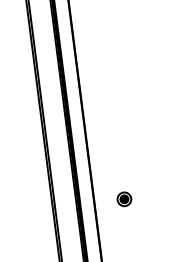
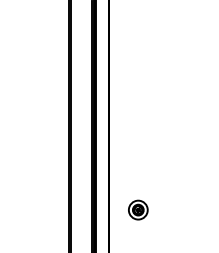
part: (124, 198) -> (138, 209), size x1.43

